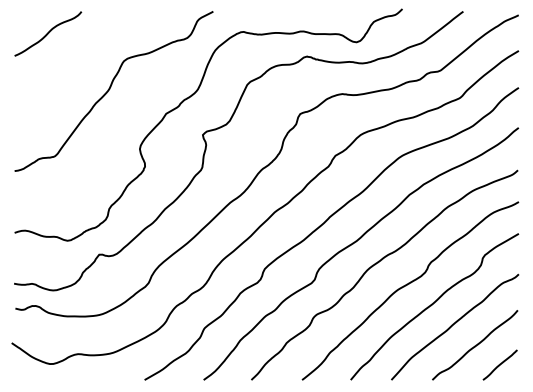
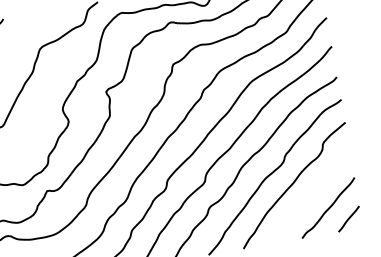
curve: (454, 324) -> (310, 195), removed

